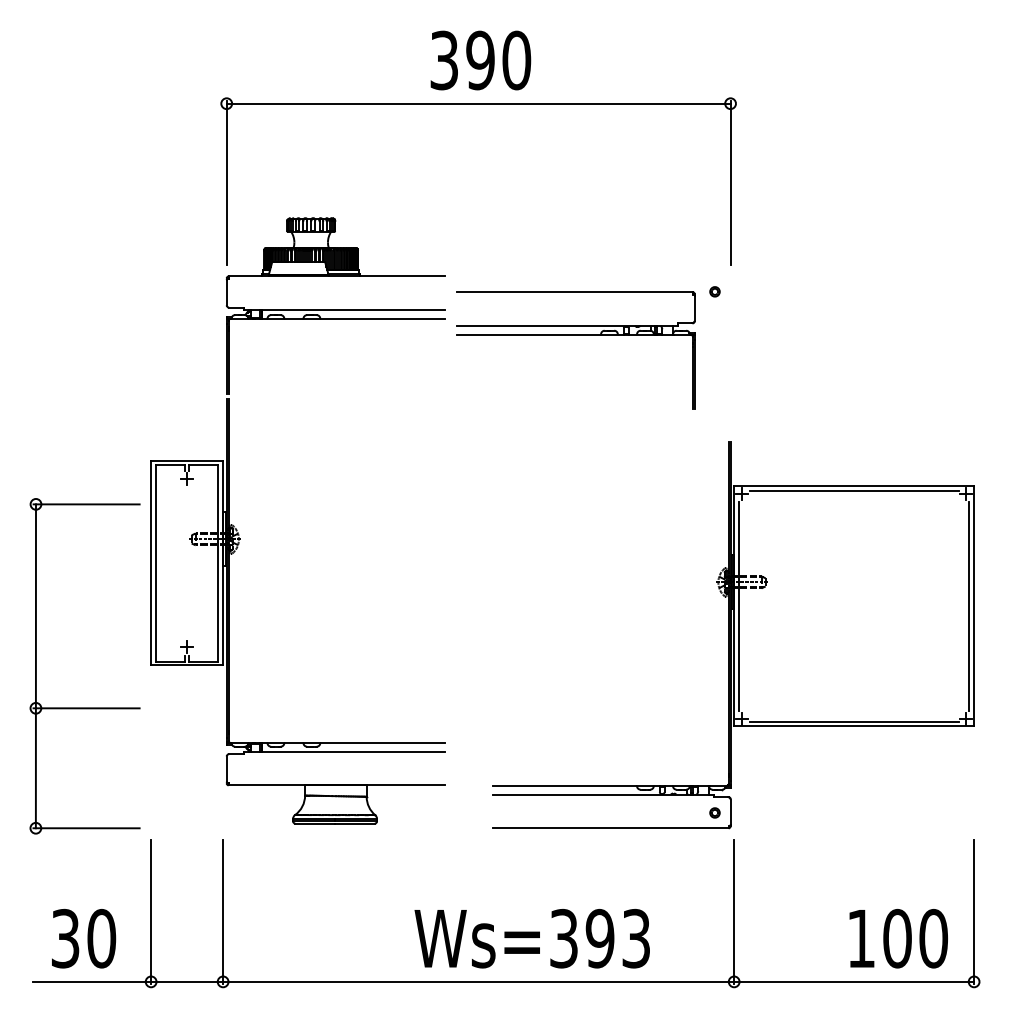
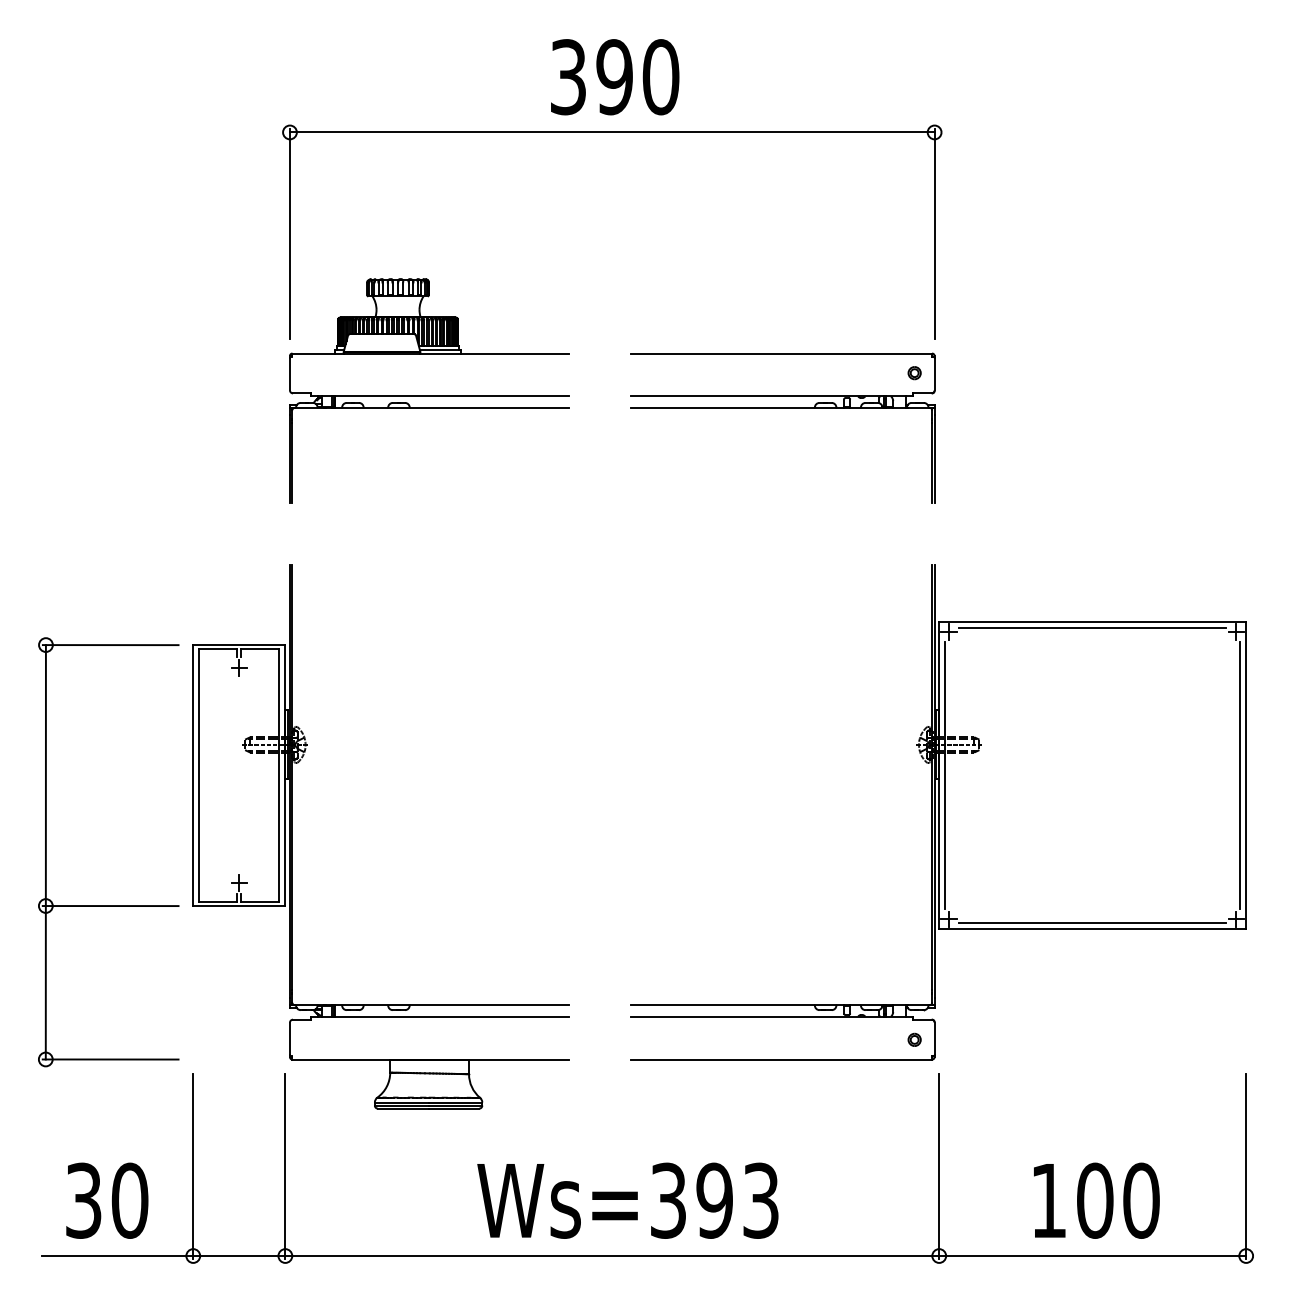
part: (575, 335) -> (782, 408), moved
part: (228, 610) -> (292, 836), moved
text: (531, 938) -> (627, 1200), moved
text: (898, 938) -> (1096, 1200), moved

